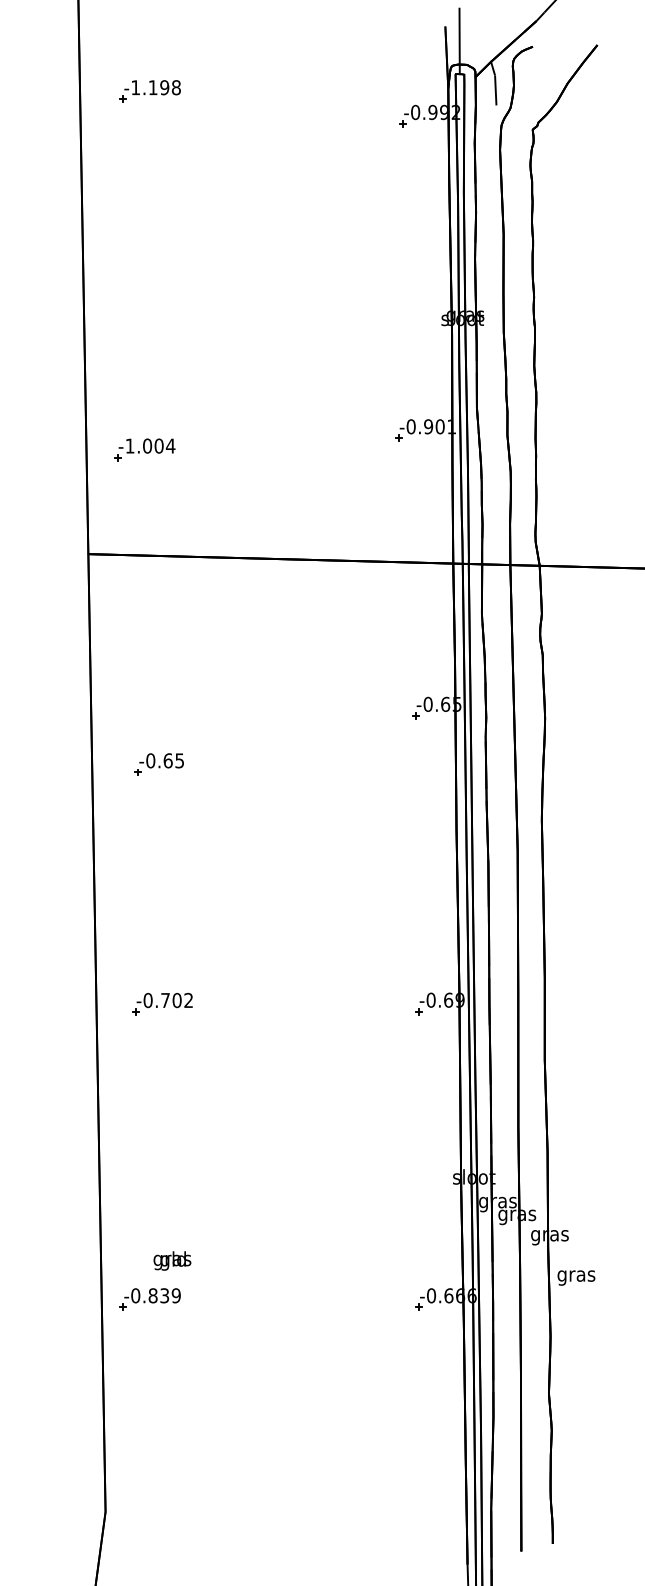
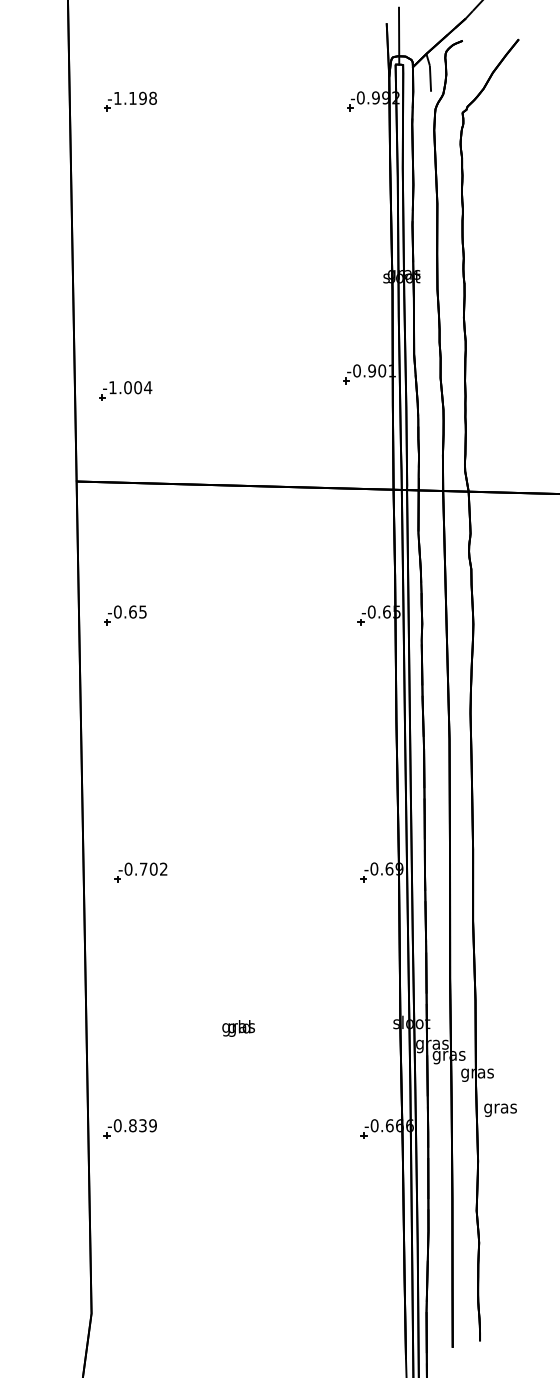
part: (150, 91) -> (130, 101), moved
part: (159, 764) -> (125, 615), moved
text: (172, 1261) -> (238, 1028), moved

